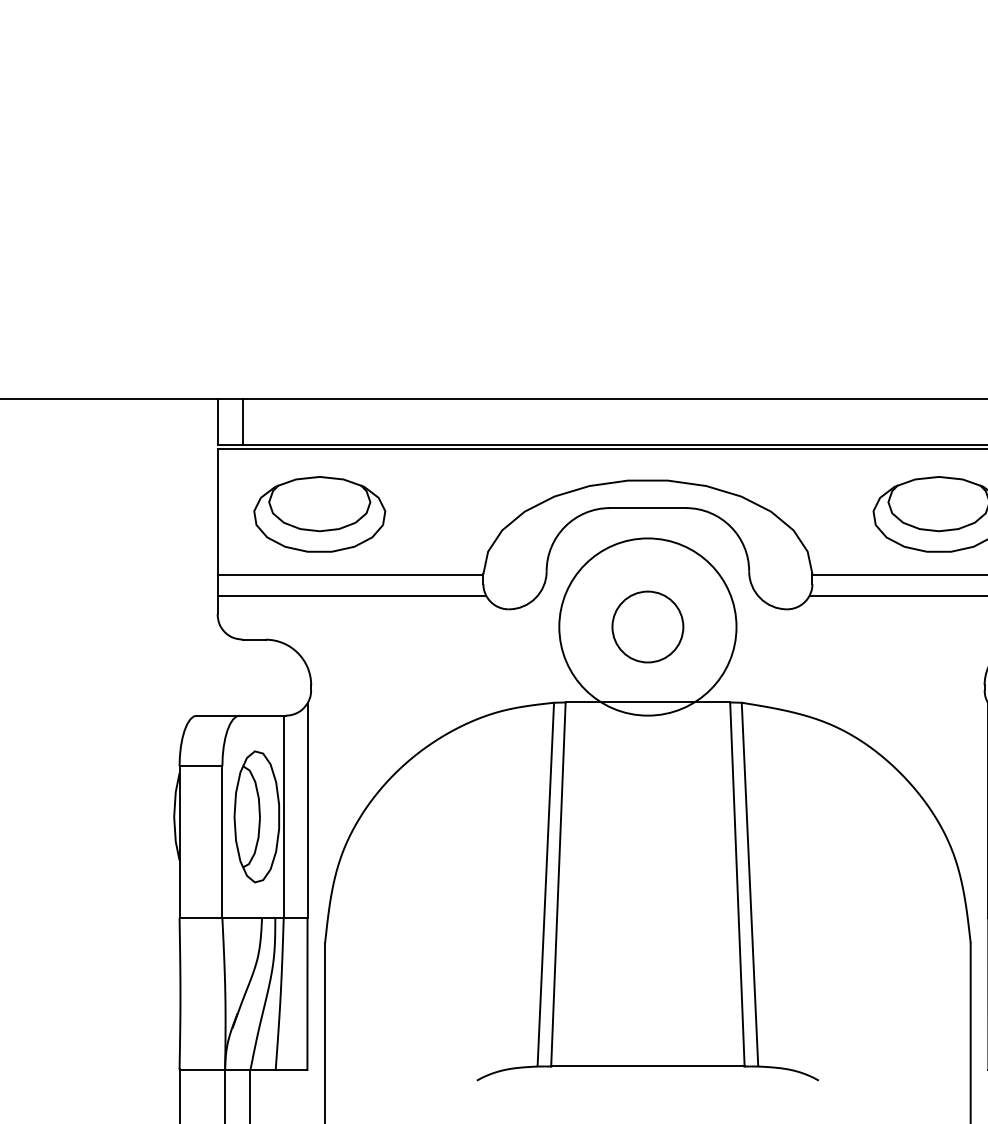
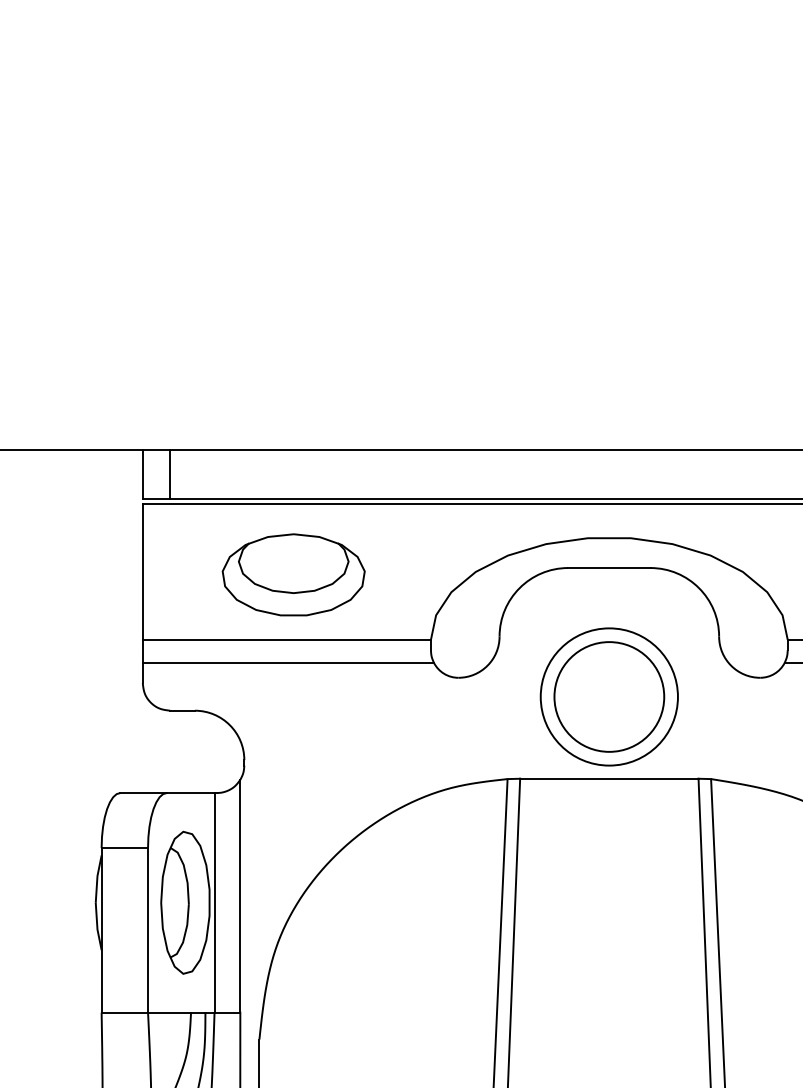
part: (319, 514) -> (293, 574), moved
circle: (647, 626) -> (608, 696), size x0.71
circle: (647, 626) -> (608, 696), size x1.43

